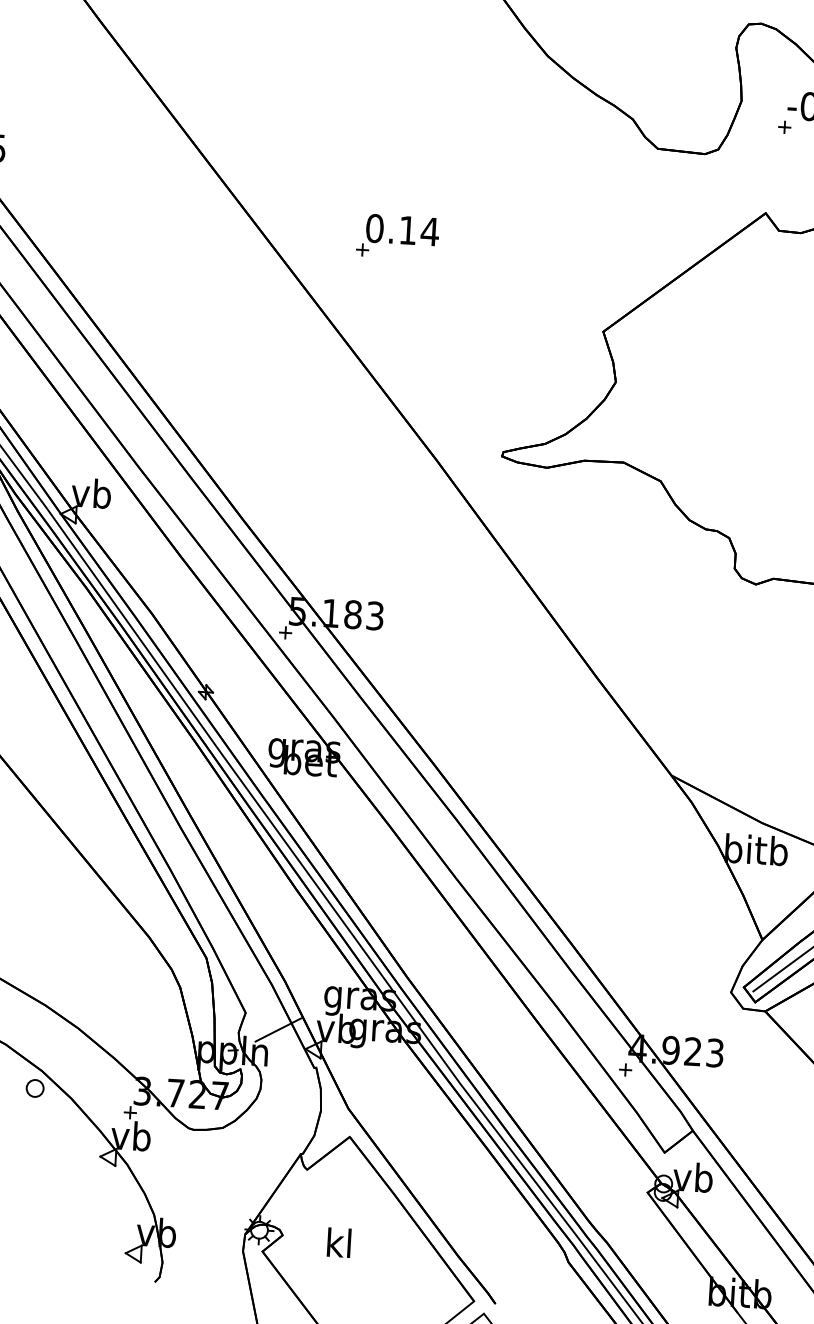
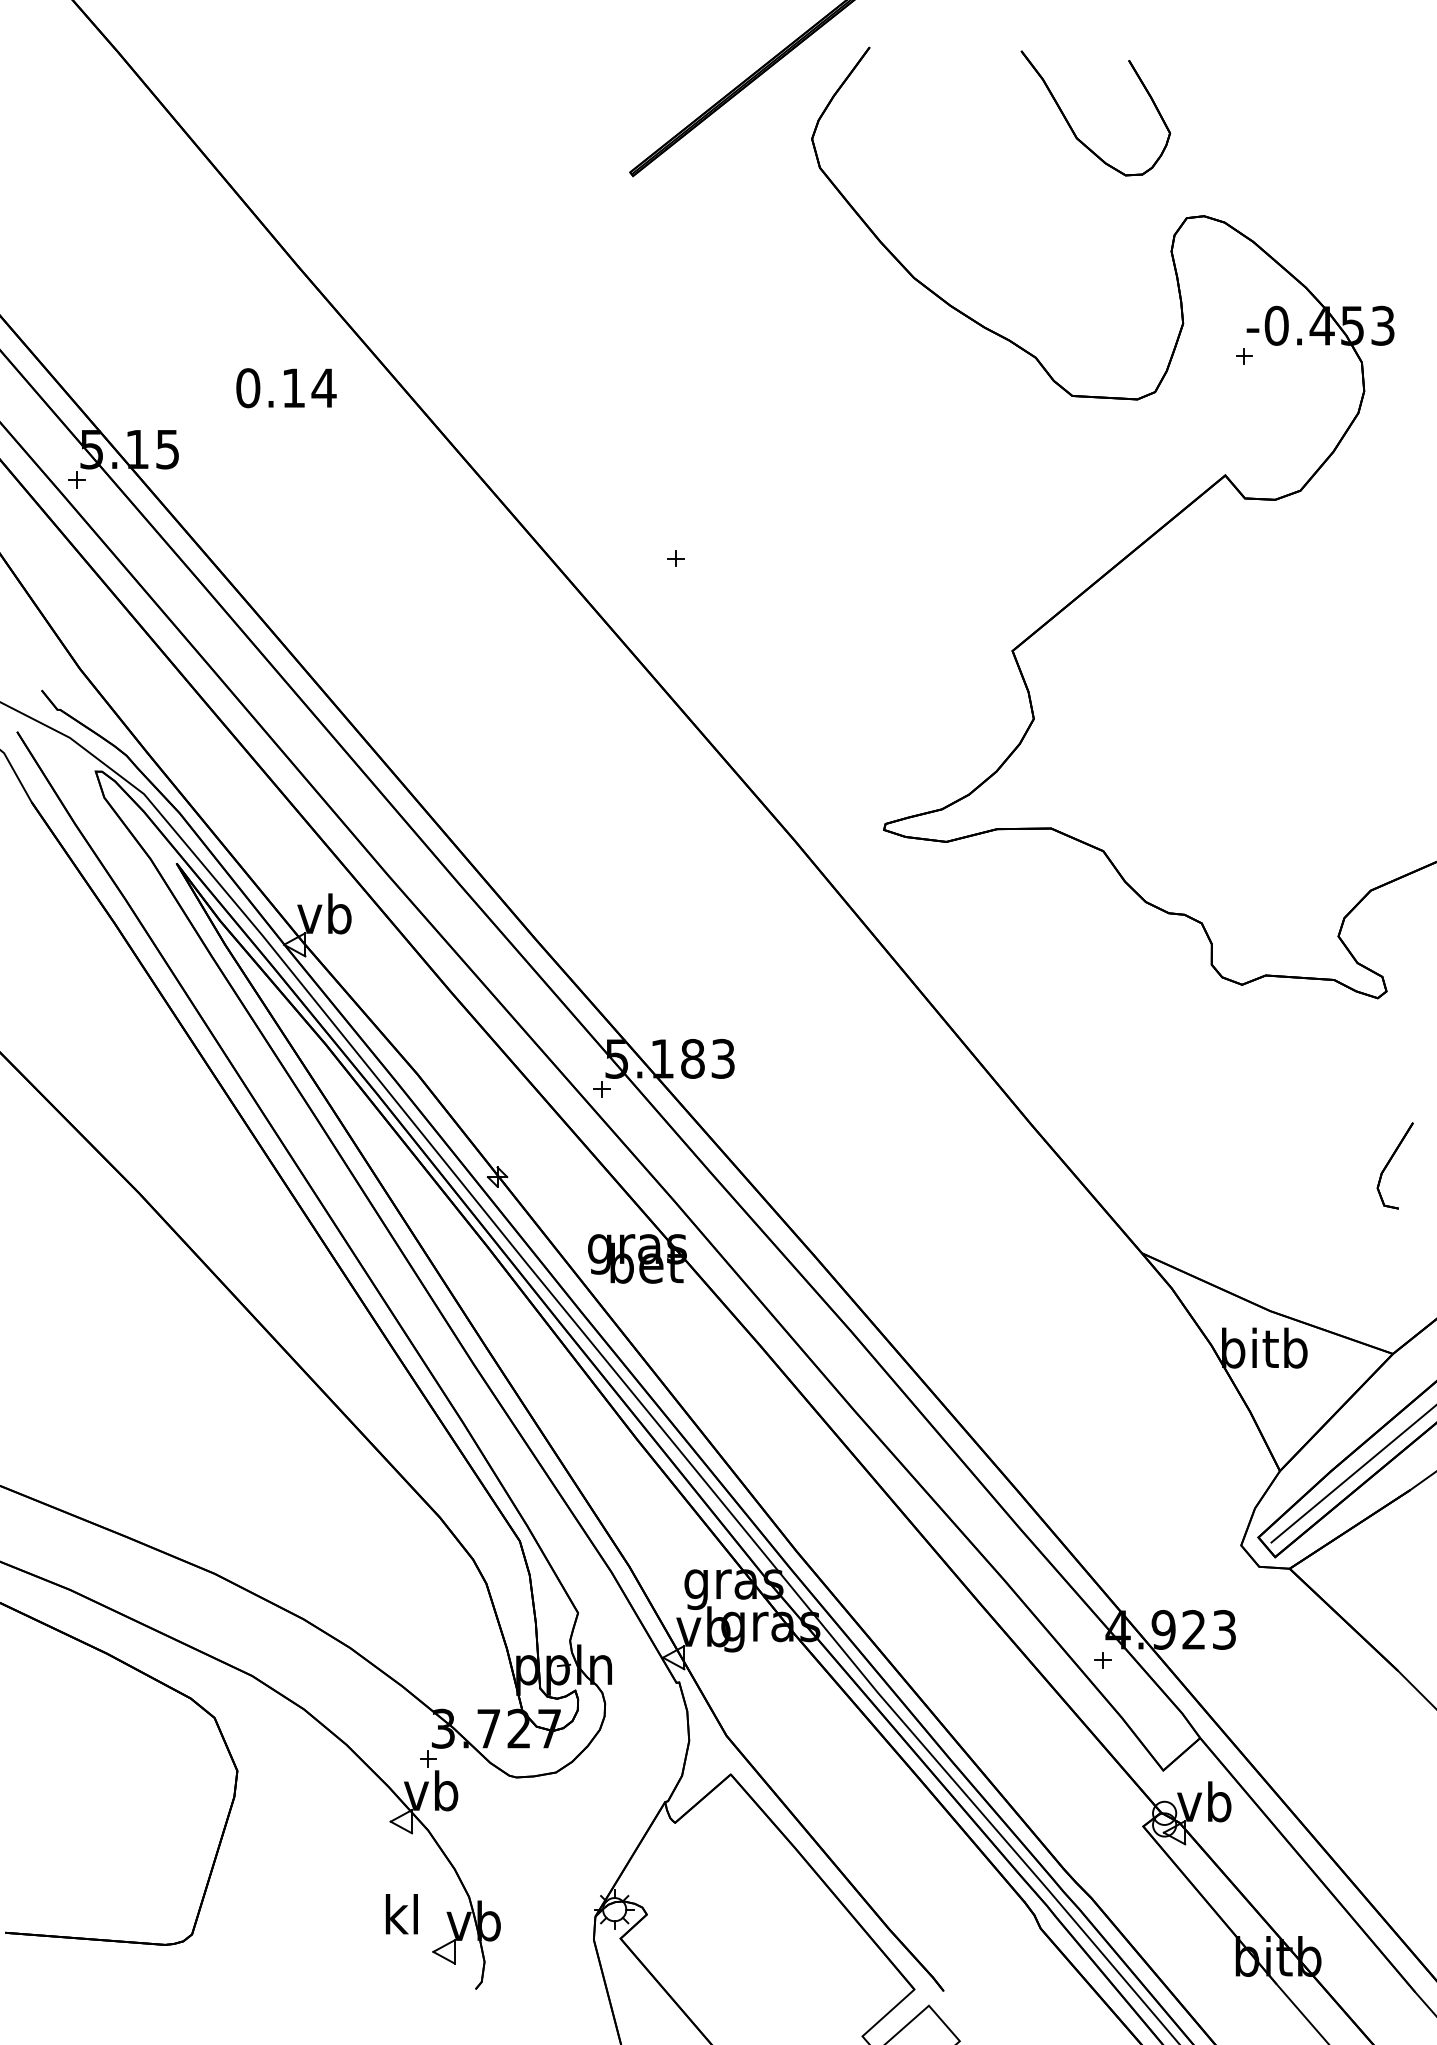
text: (402, 230) -> (286, 388), moved
line: (278, 1029) -> (624, 1633), removed
part: (34, 1088) -> (295, 1733), removed
text: (338, 1242) -> (401, 1914), moved

